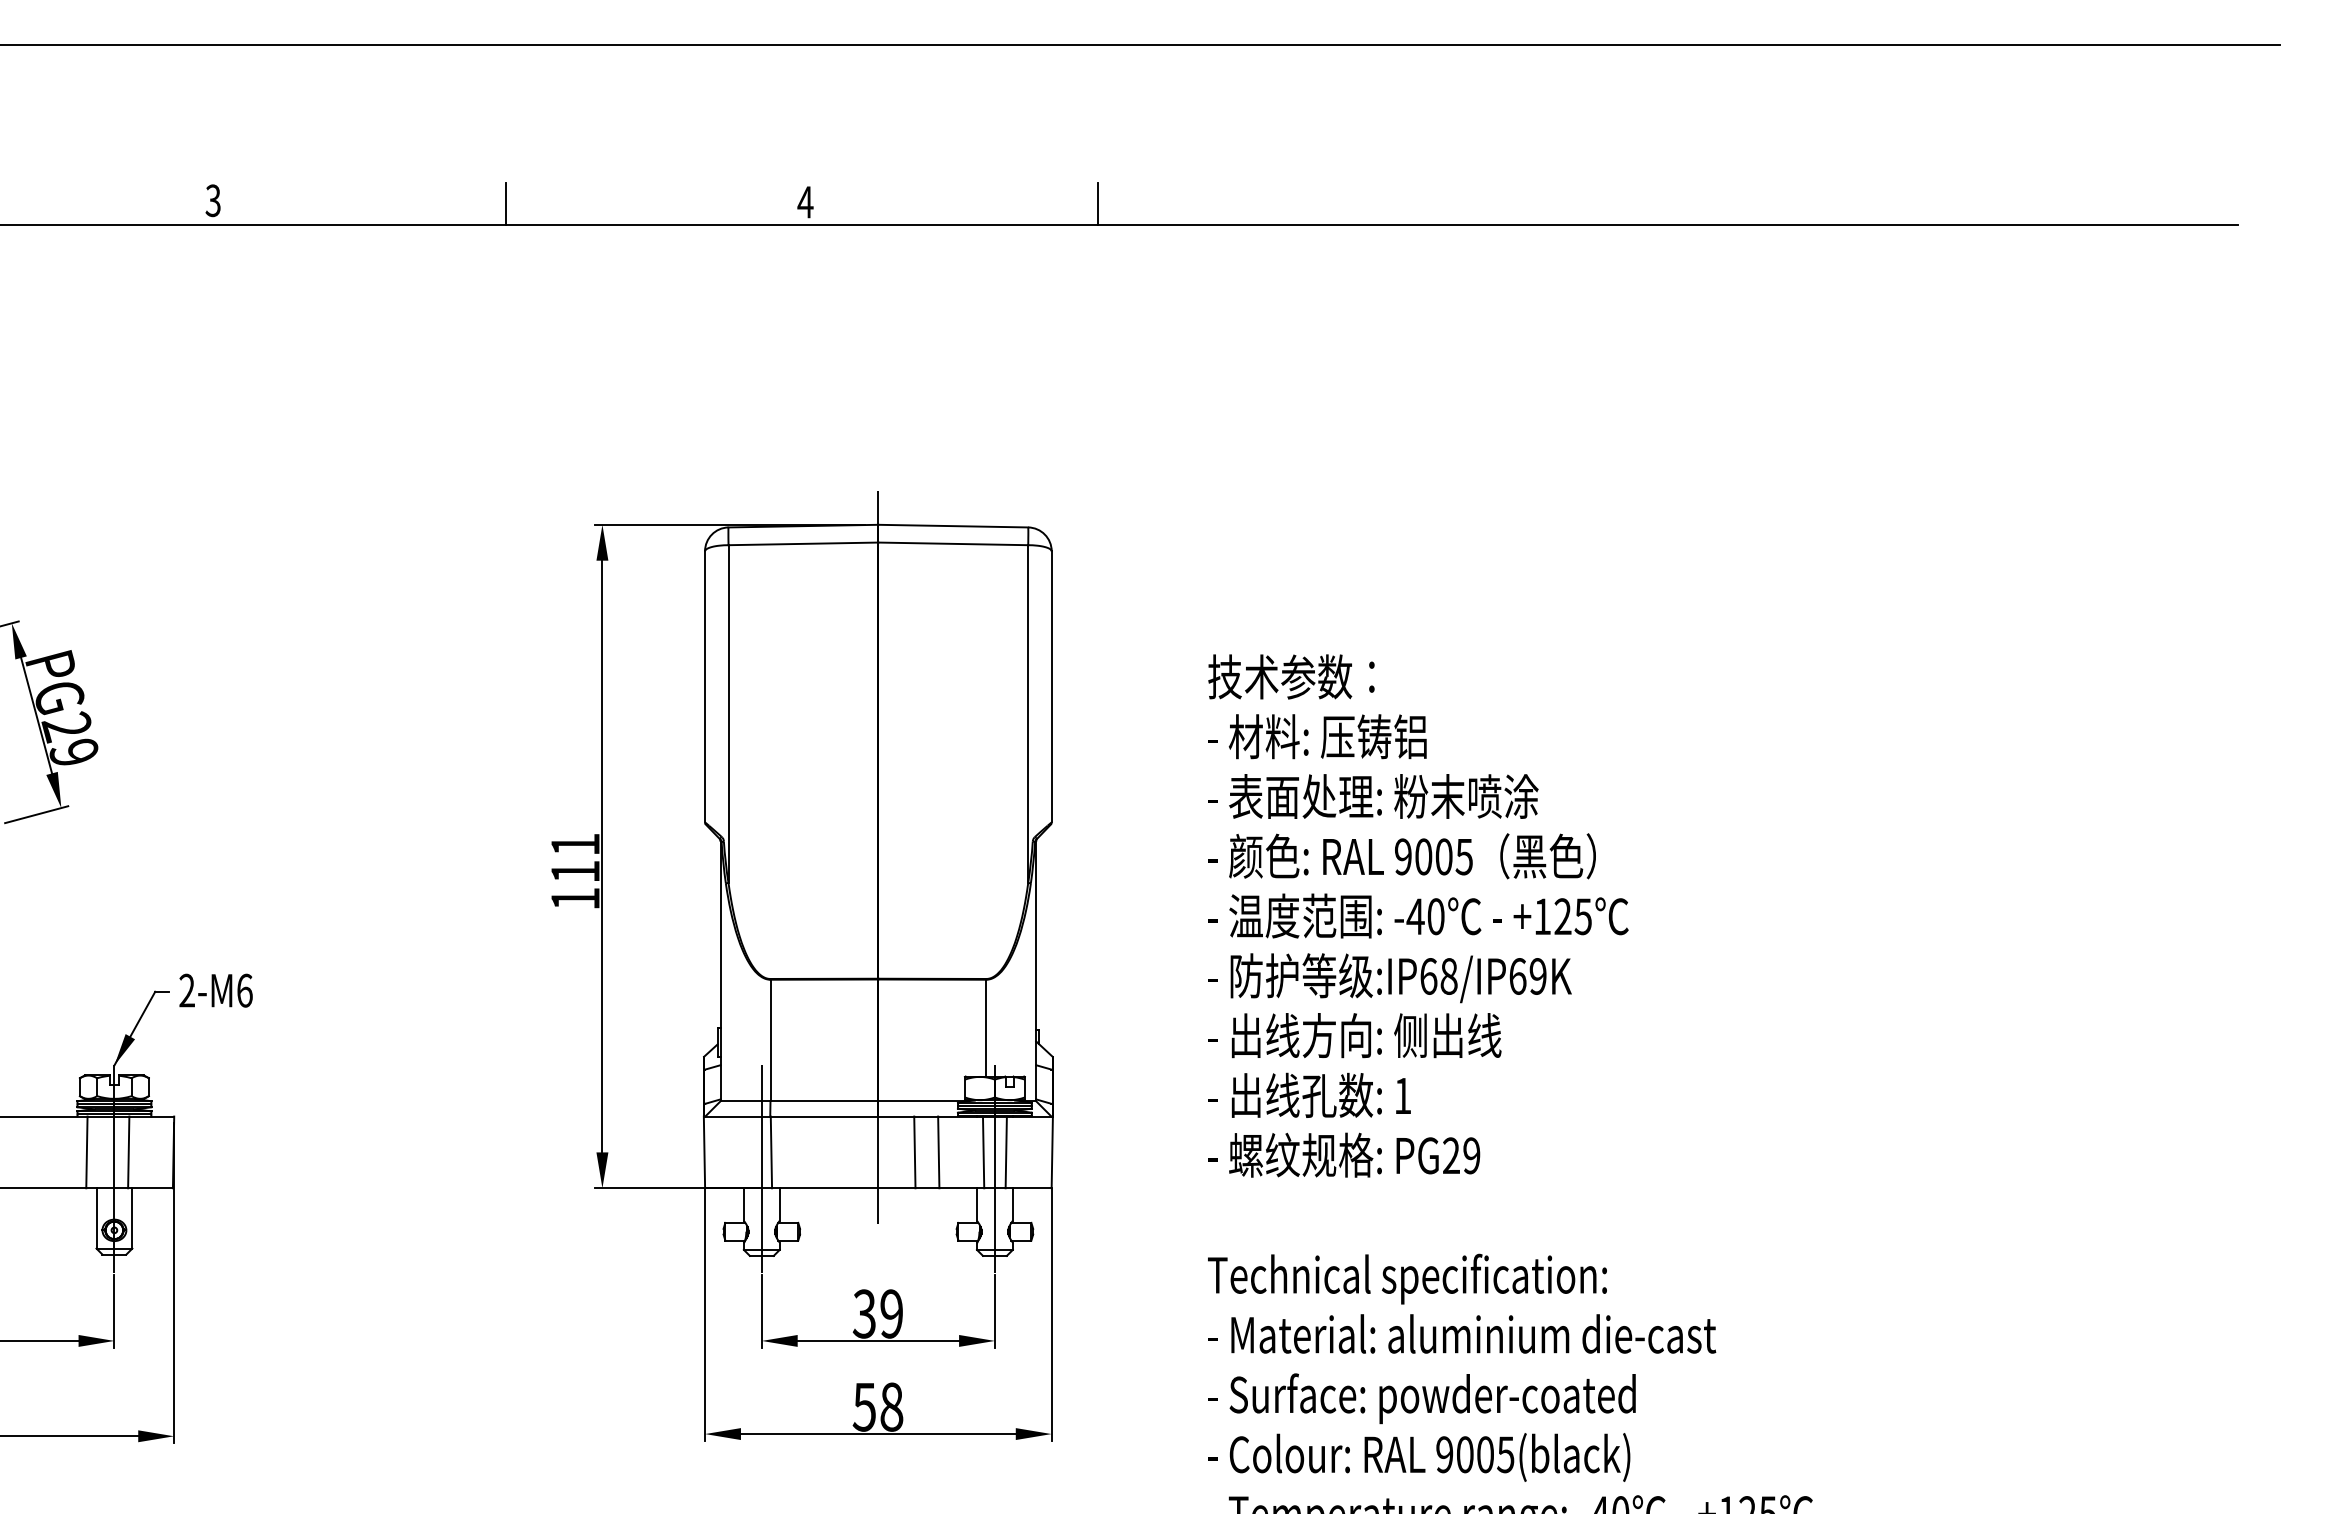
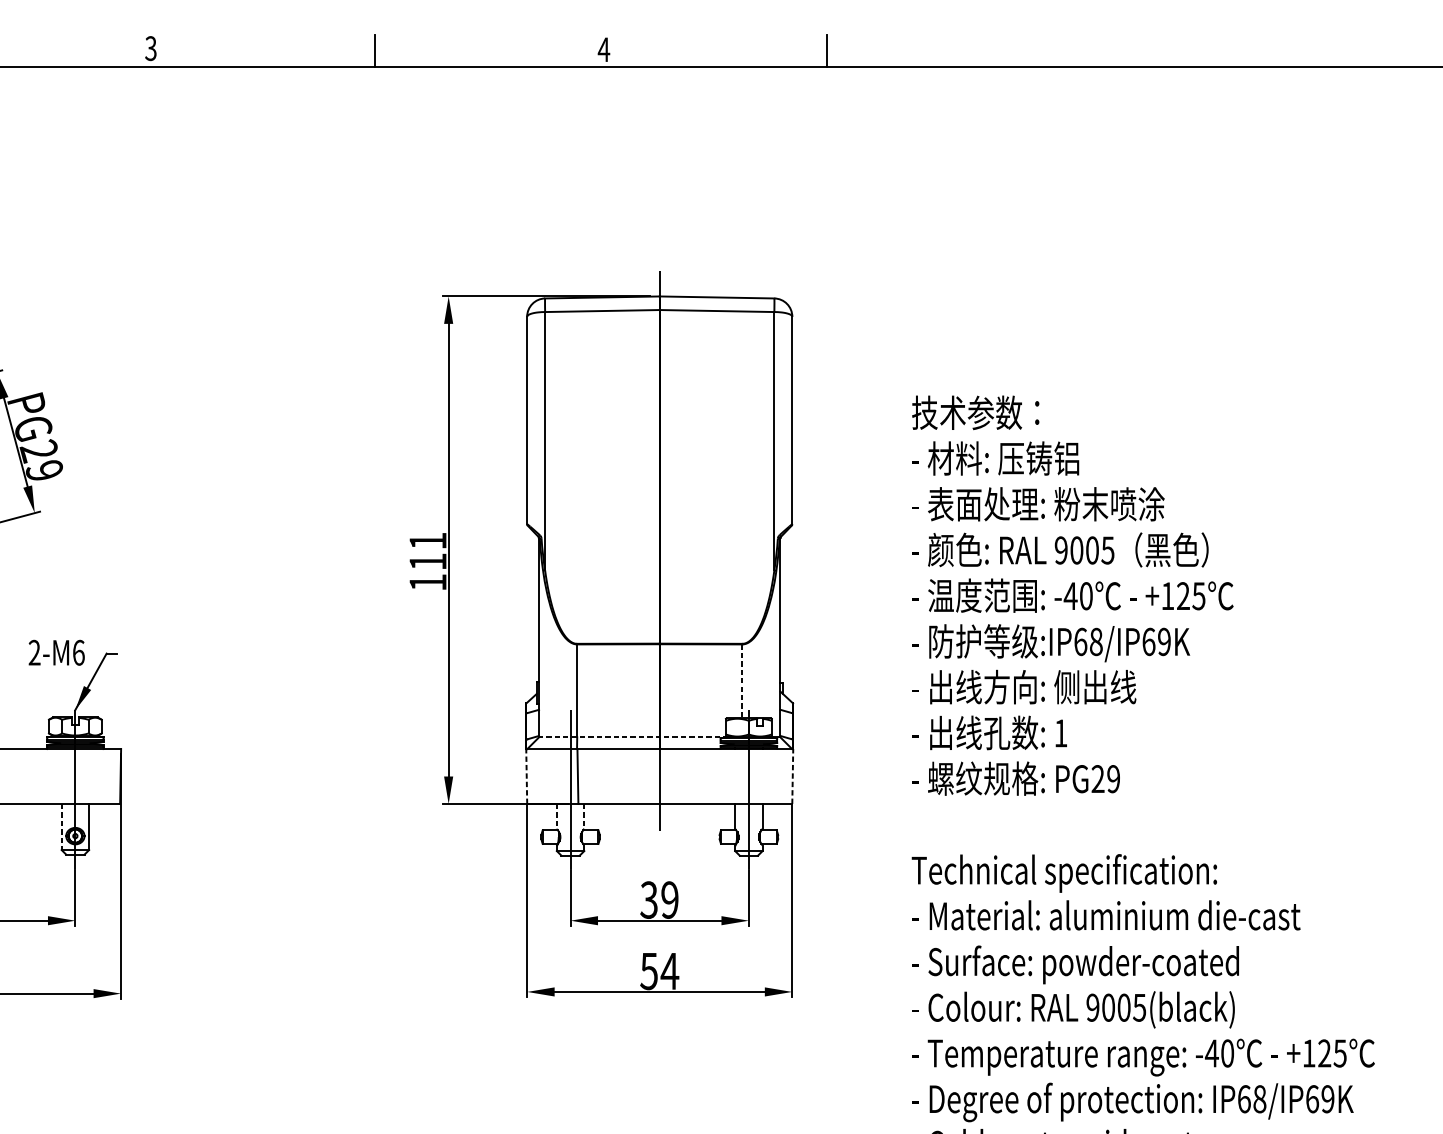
text: (215, 990) -> (56, 652), moved
line: (986, 1028) -> (742, 681), solid -> dashed
line: (844, 1101) -> (633, 737), solid -> dashed
line: (86, 1152) -> (54, 776), removed
line: (128, 1152) -> (86, 776), removed
line: (704, 1152) -> (526, 776), solid -> dashed
line: (914, 1152) -> (687, 776), removed
line: (938, 1152) -> (705, 776), removed
line: (983, 1152) -> (740, 776), removed
line: (1005, 1152) -> (756, 776), removed
line: (1052, 1152) -> (792, 776), solid -> dashed
line: (743, 1205) -> (556, 817), solid -> dashed
line: (779, 1205) -> (584, 817), solid -> dashed
line: (96, 1218) -> (61, 827), solid -> dashed
text: (891, 1406) -> (669, 970), 58 -> 54

